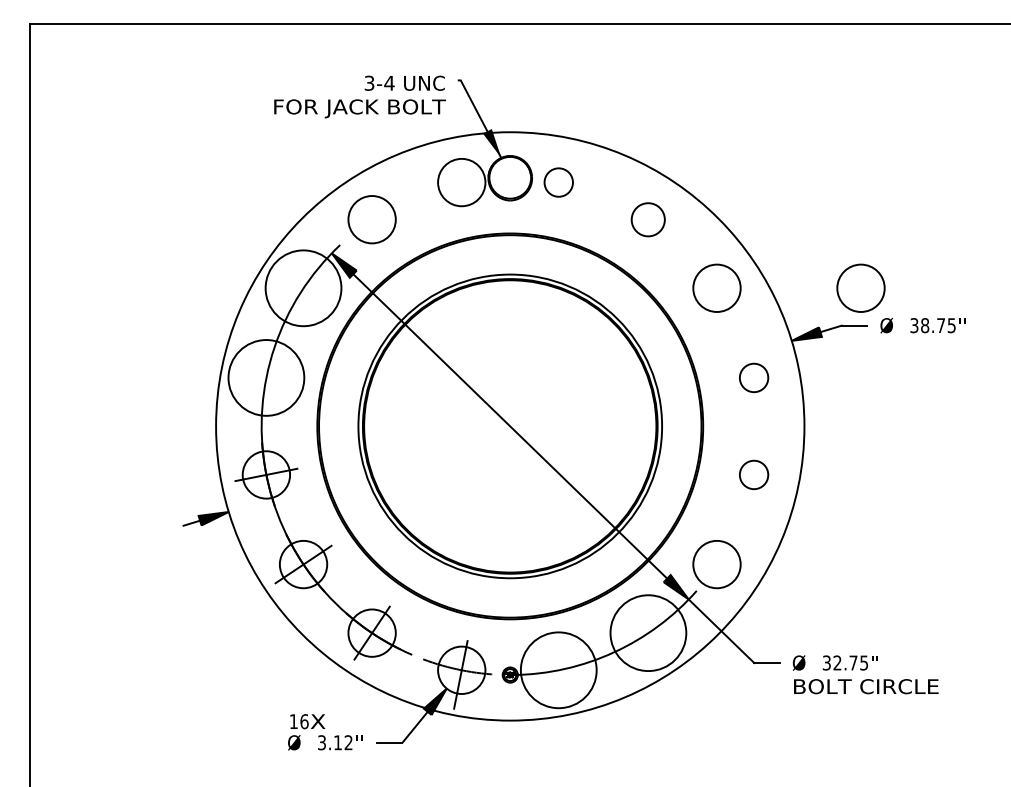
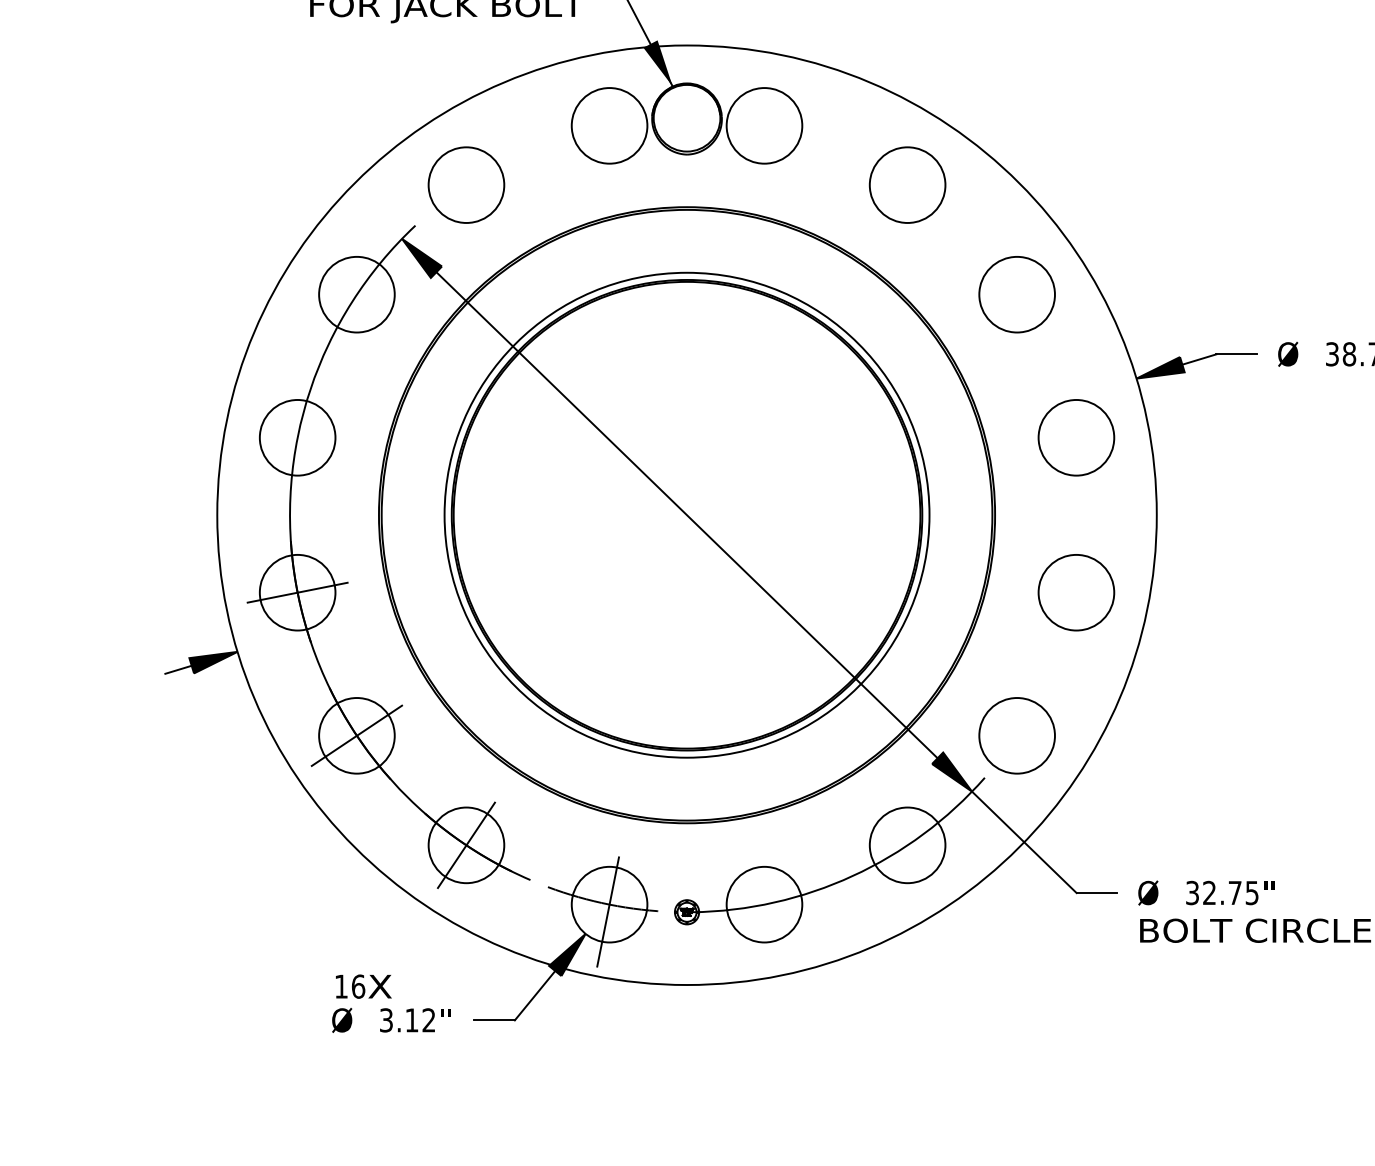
circle: (558, 182) -> (764, 125), size x1.67
circle: (647, 219) -> (906, 184), size x1.43
circle: (303, 287) -> (356, 293), size x0.62
circle: (860, 287) -> (1246, 293), removed
circle: (266, 377) -> (297, 437), size x0.62
circle: (753, 377) -> (1075, 437), size x1.67
circle: (753, 474) -> (1075, 592), size x1.67
circle: (648, 632) -> (907, 844), size x0.62
circle: (558, 669) -> (764, 903), size x0.62

